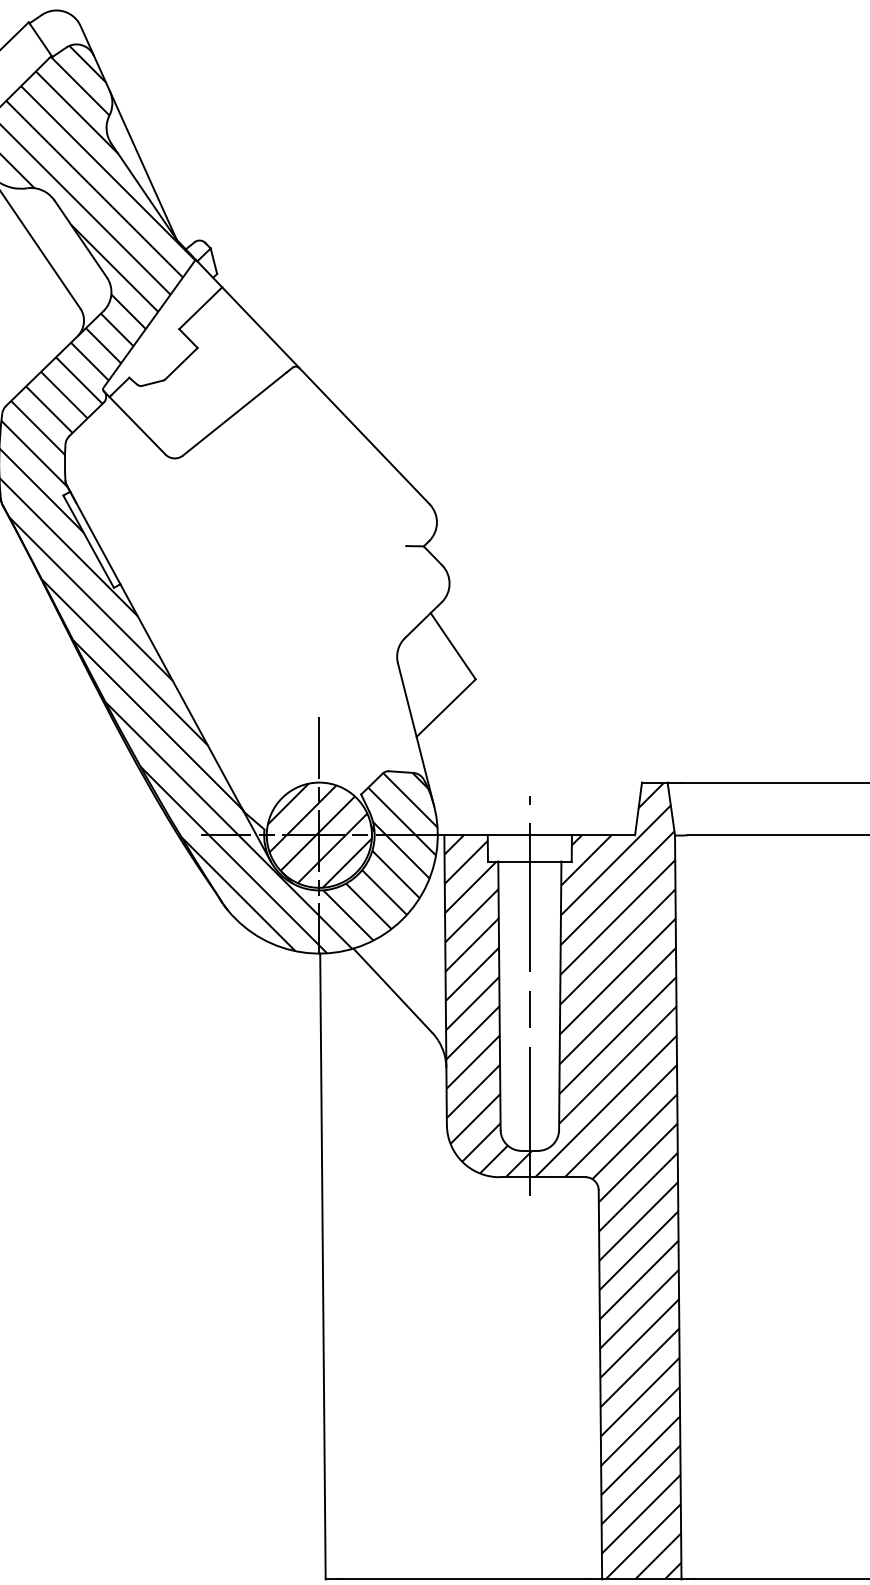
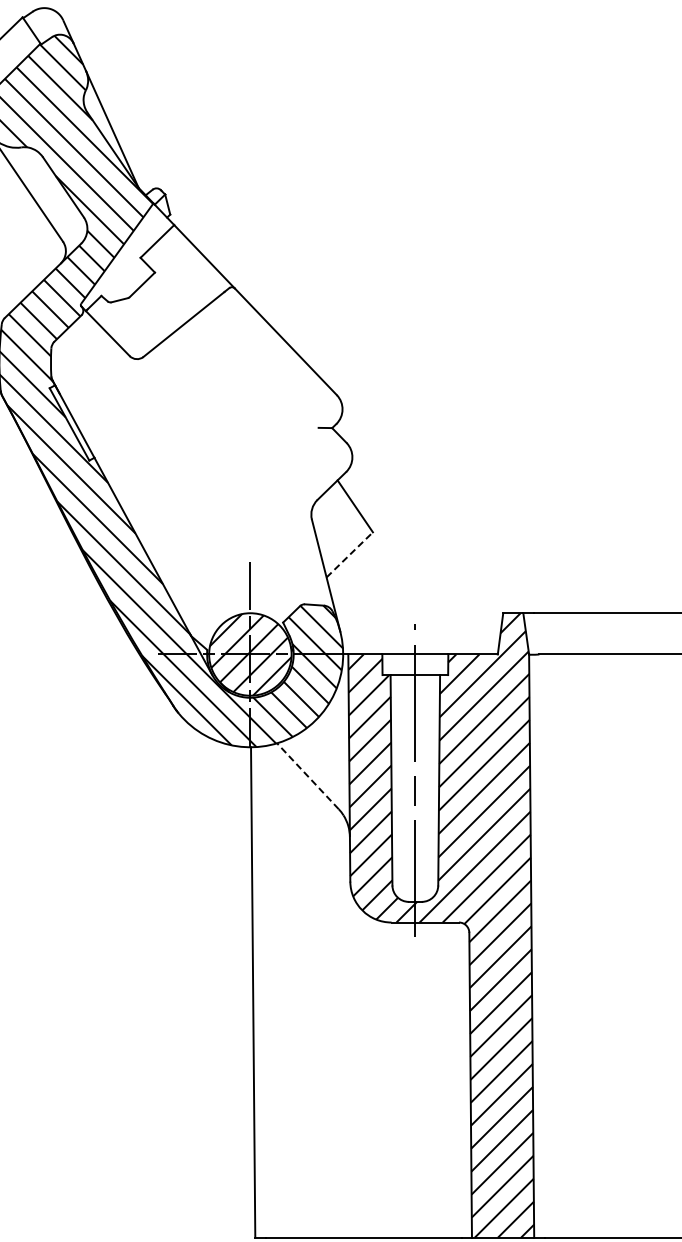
line: (447, 707) -> (350, 554), solid -> dashed
line: (392, 989) -> (307, 775), solid -> dashed

